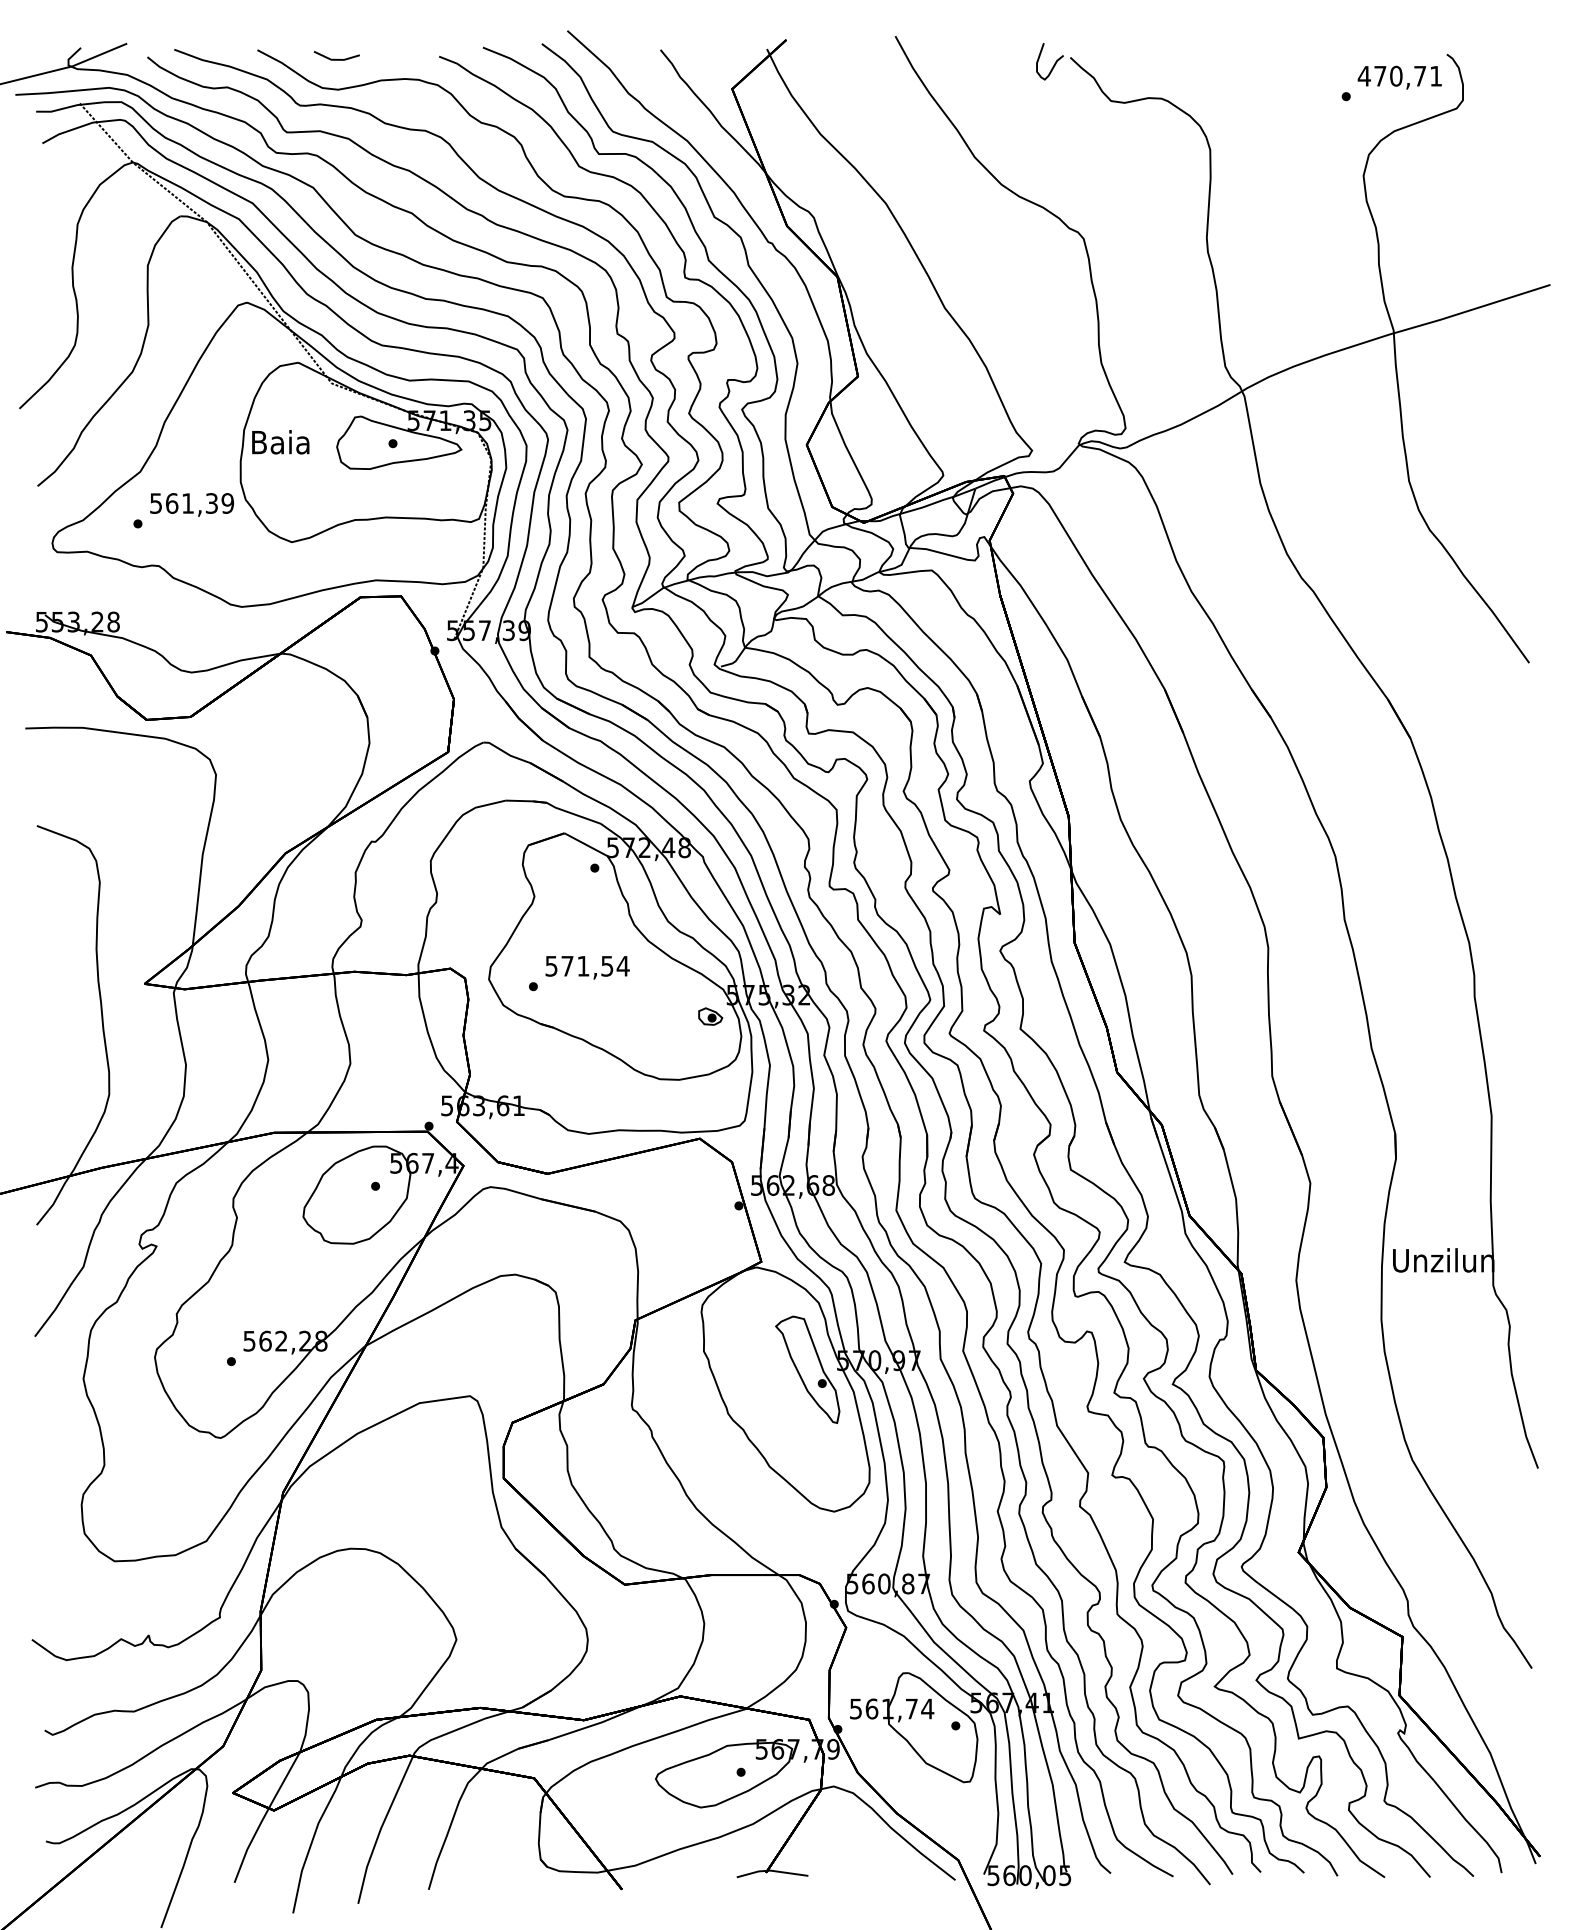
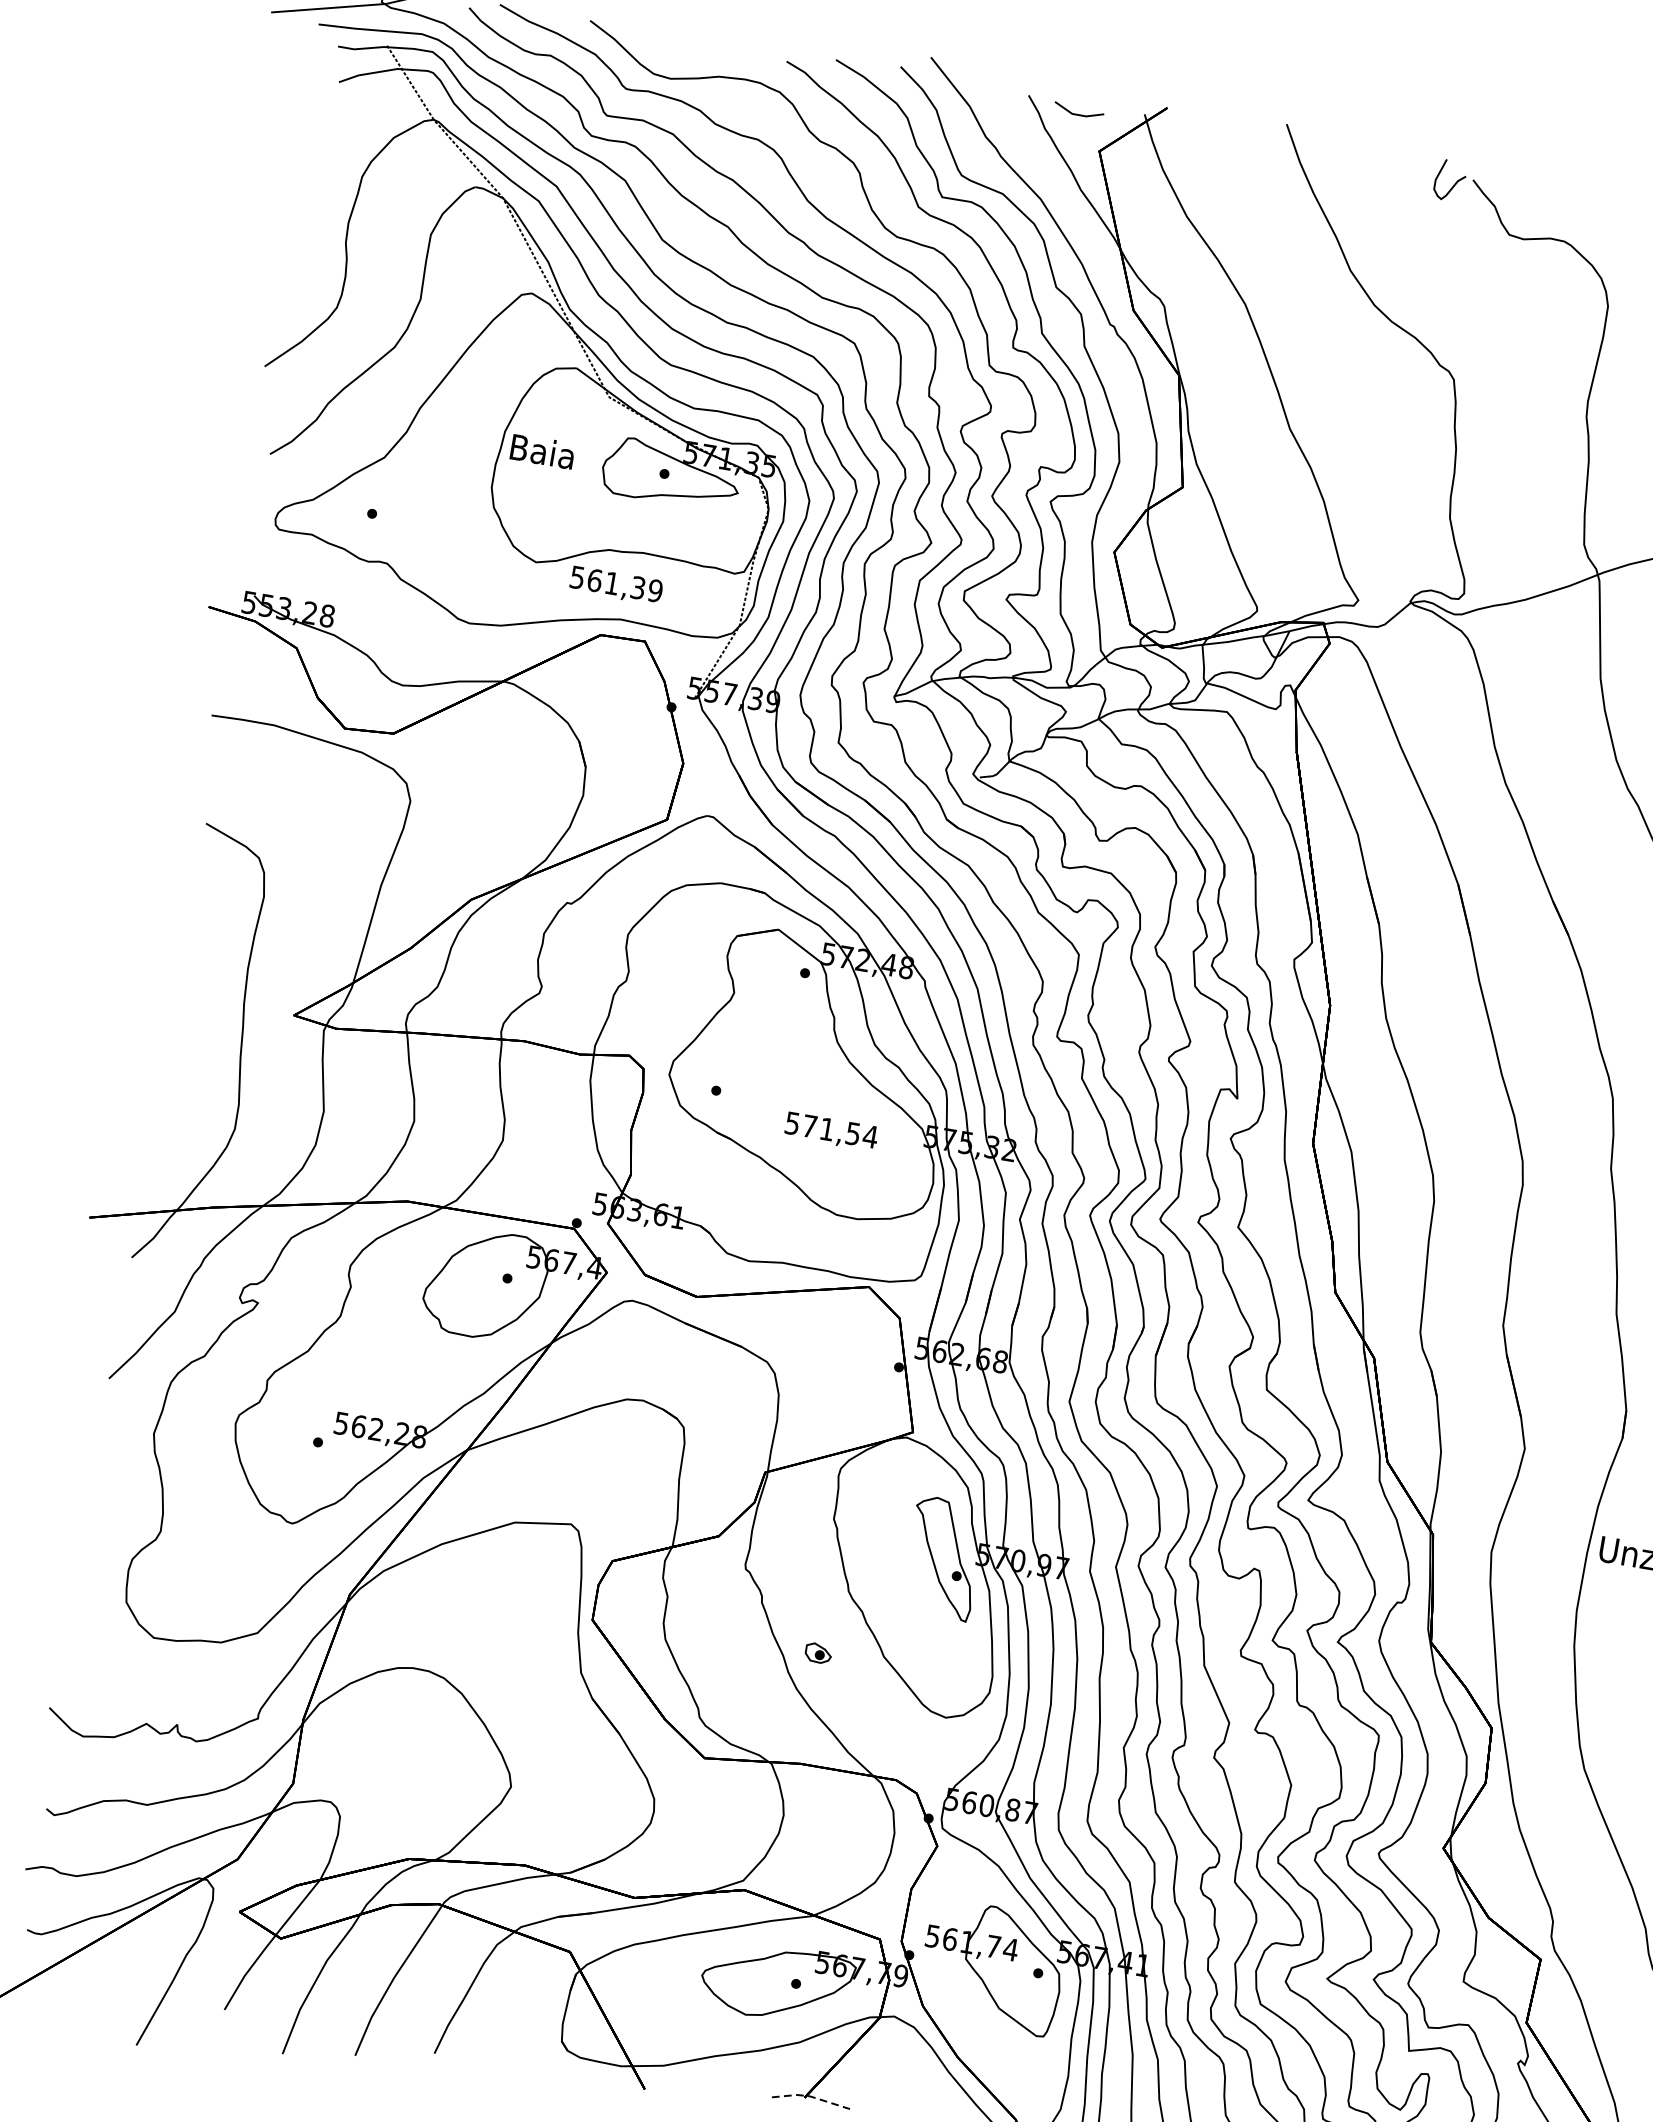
line: (336, 58) -> (1078, 113), moved
text: (191, 504) -> (615, 585), moved
text: (587, 967) -> (831, 1131), moved
part: (710, 1016) -> (818, 1653), moved
line: (771, 1870) -> (810, 2096), solid -> dashed

